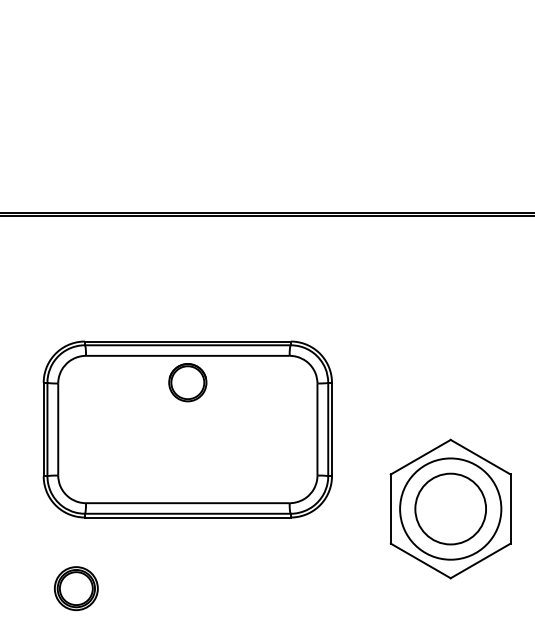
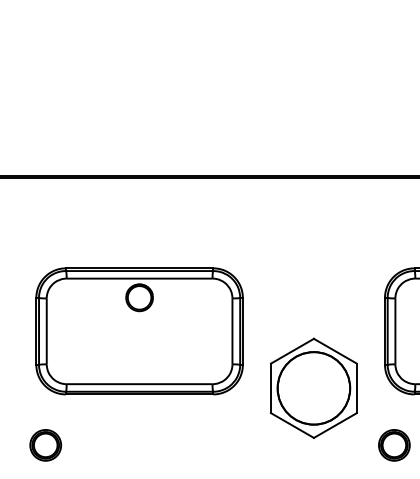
part: (187, 429) -> (139, 331), moved
circle: (450, 509) -> (313, 388), size x1.43

